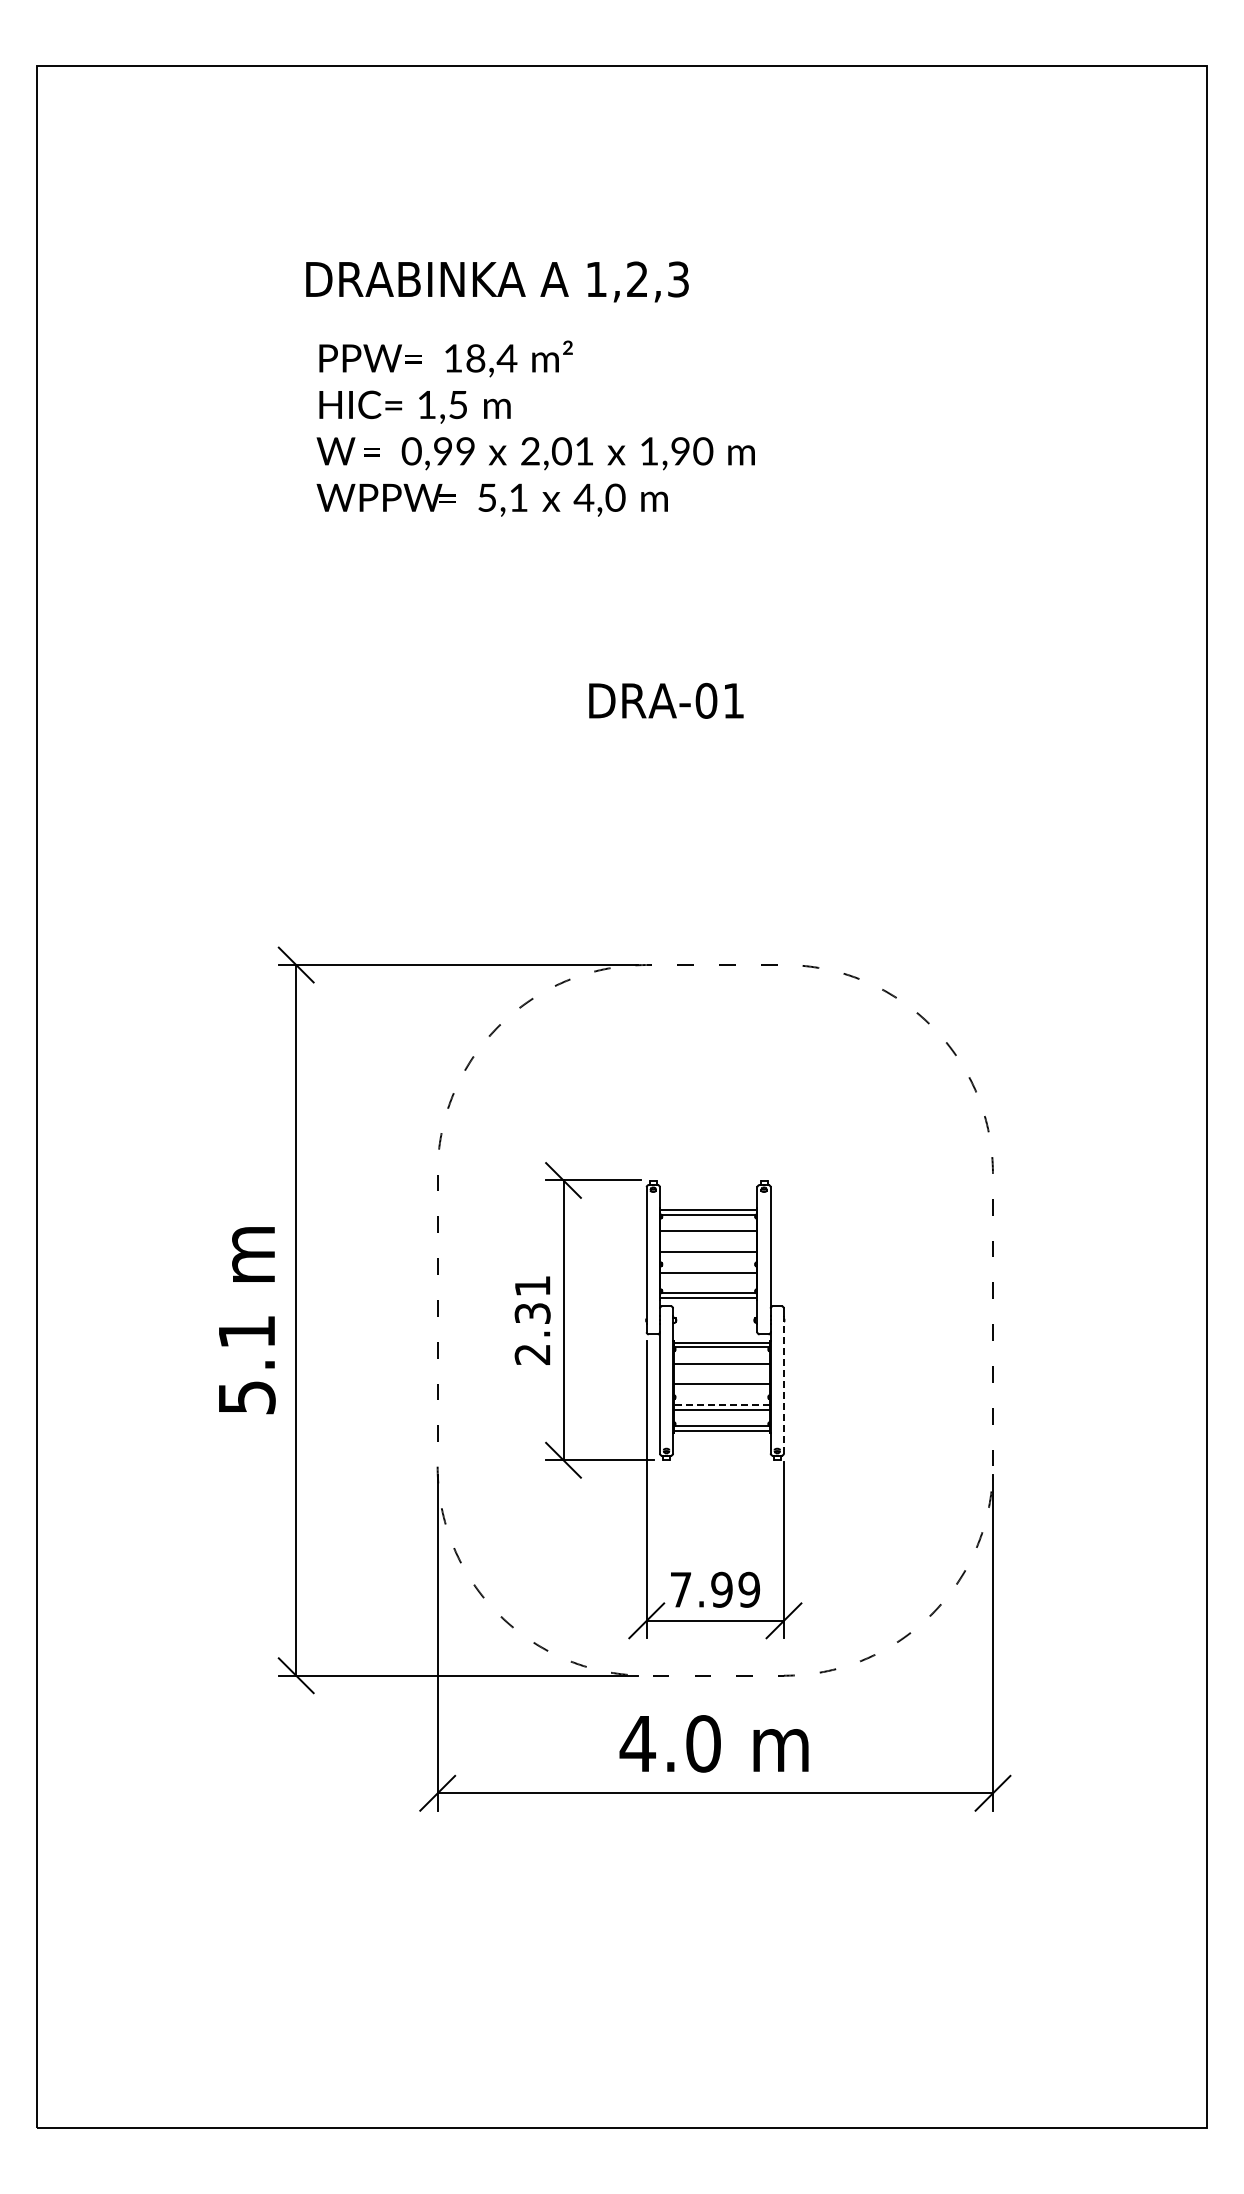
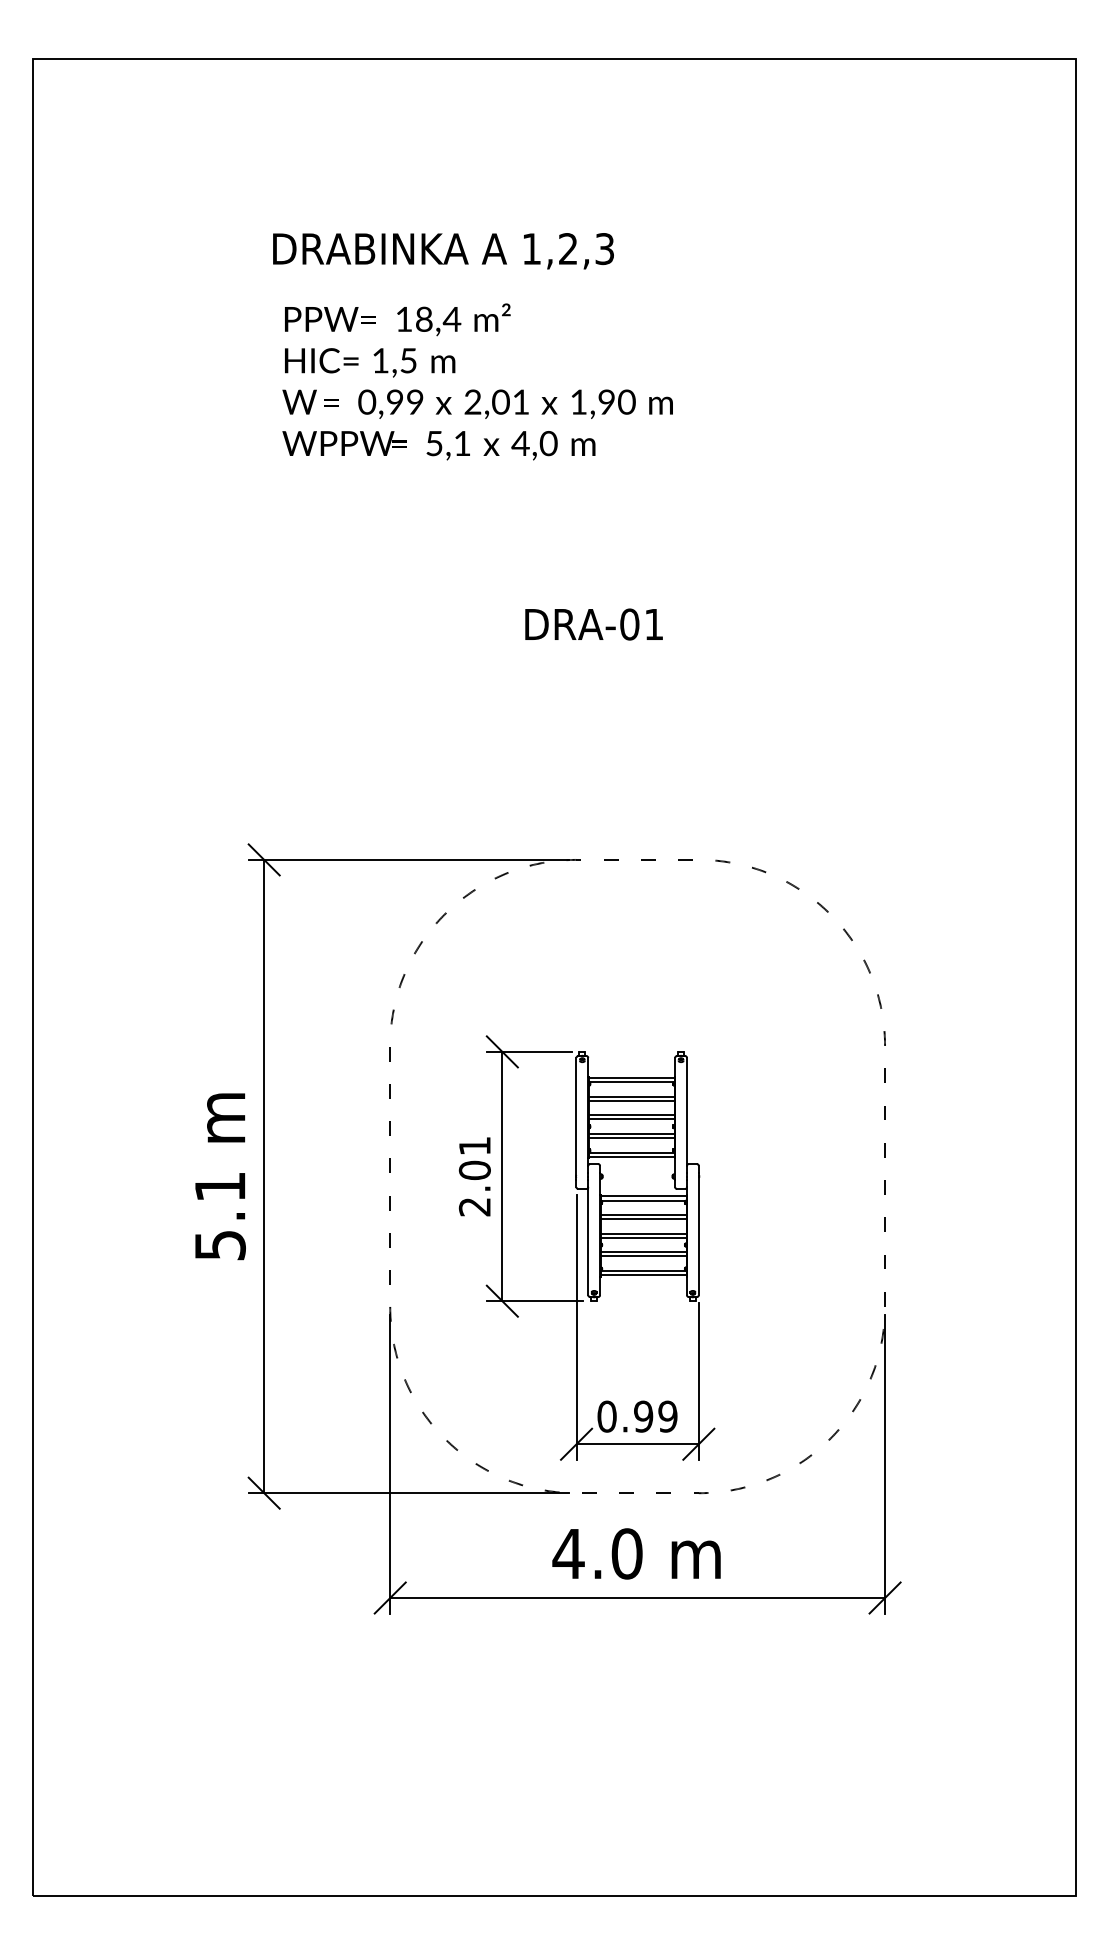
line: (708, 1235) -> (631, 1100), added
line: (708, 1256) -> (631, 1119), added
line: (708, 1277) -> (631, 1138), added
text: (532, 1313) -> (474, 1170), 2.31 -> 2.01
line: (721, 1368) -> (643, 1219), added
line: (783, 1384) -> (698, 1233), dashed -> solid
line: (721, 1389) -> (643, 1238), added
line: (721, 1405) -> (643, 1252), dashed -> solid
text: (680, 1589) -> (606, 1416), 7.99 -> 0.99

